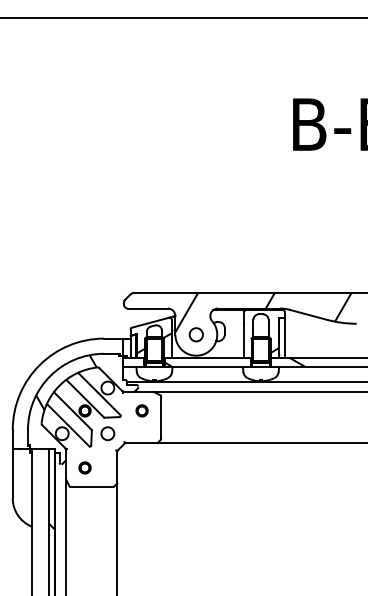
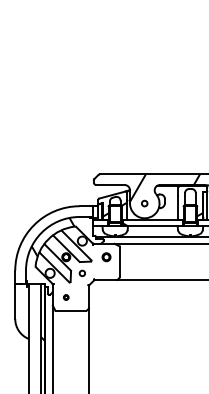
circle: (195, 334) -> (144, 203), size x0.6
circle: (107, 433) -> (82, 273), size x0.6
circle: (84, 467) -> (65, 297), size x0.6

